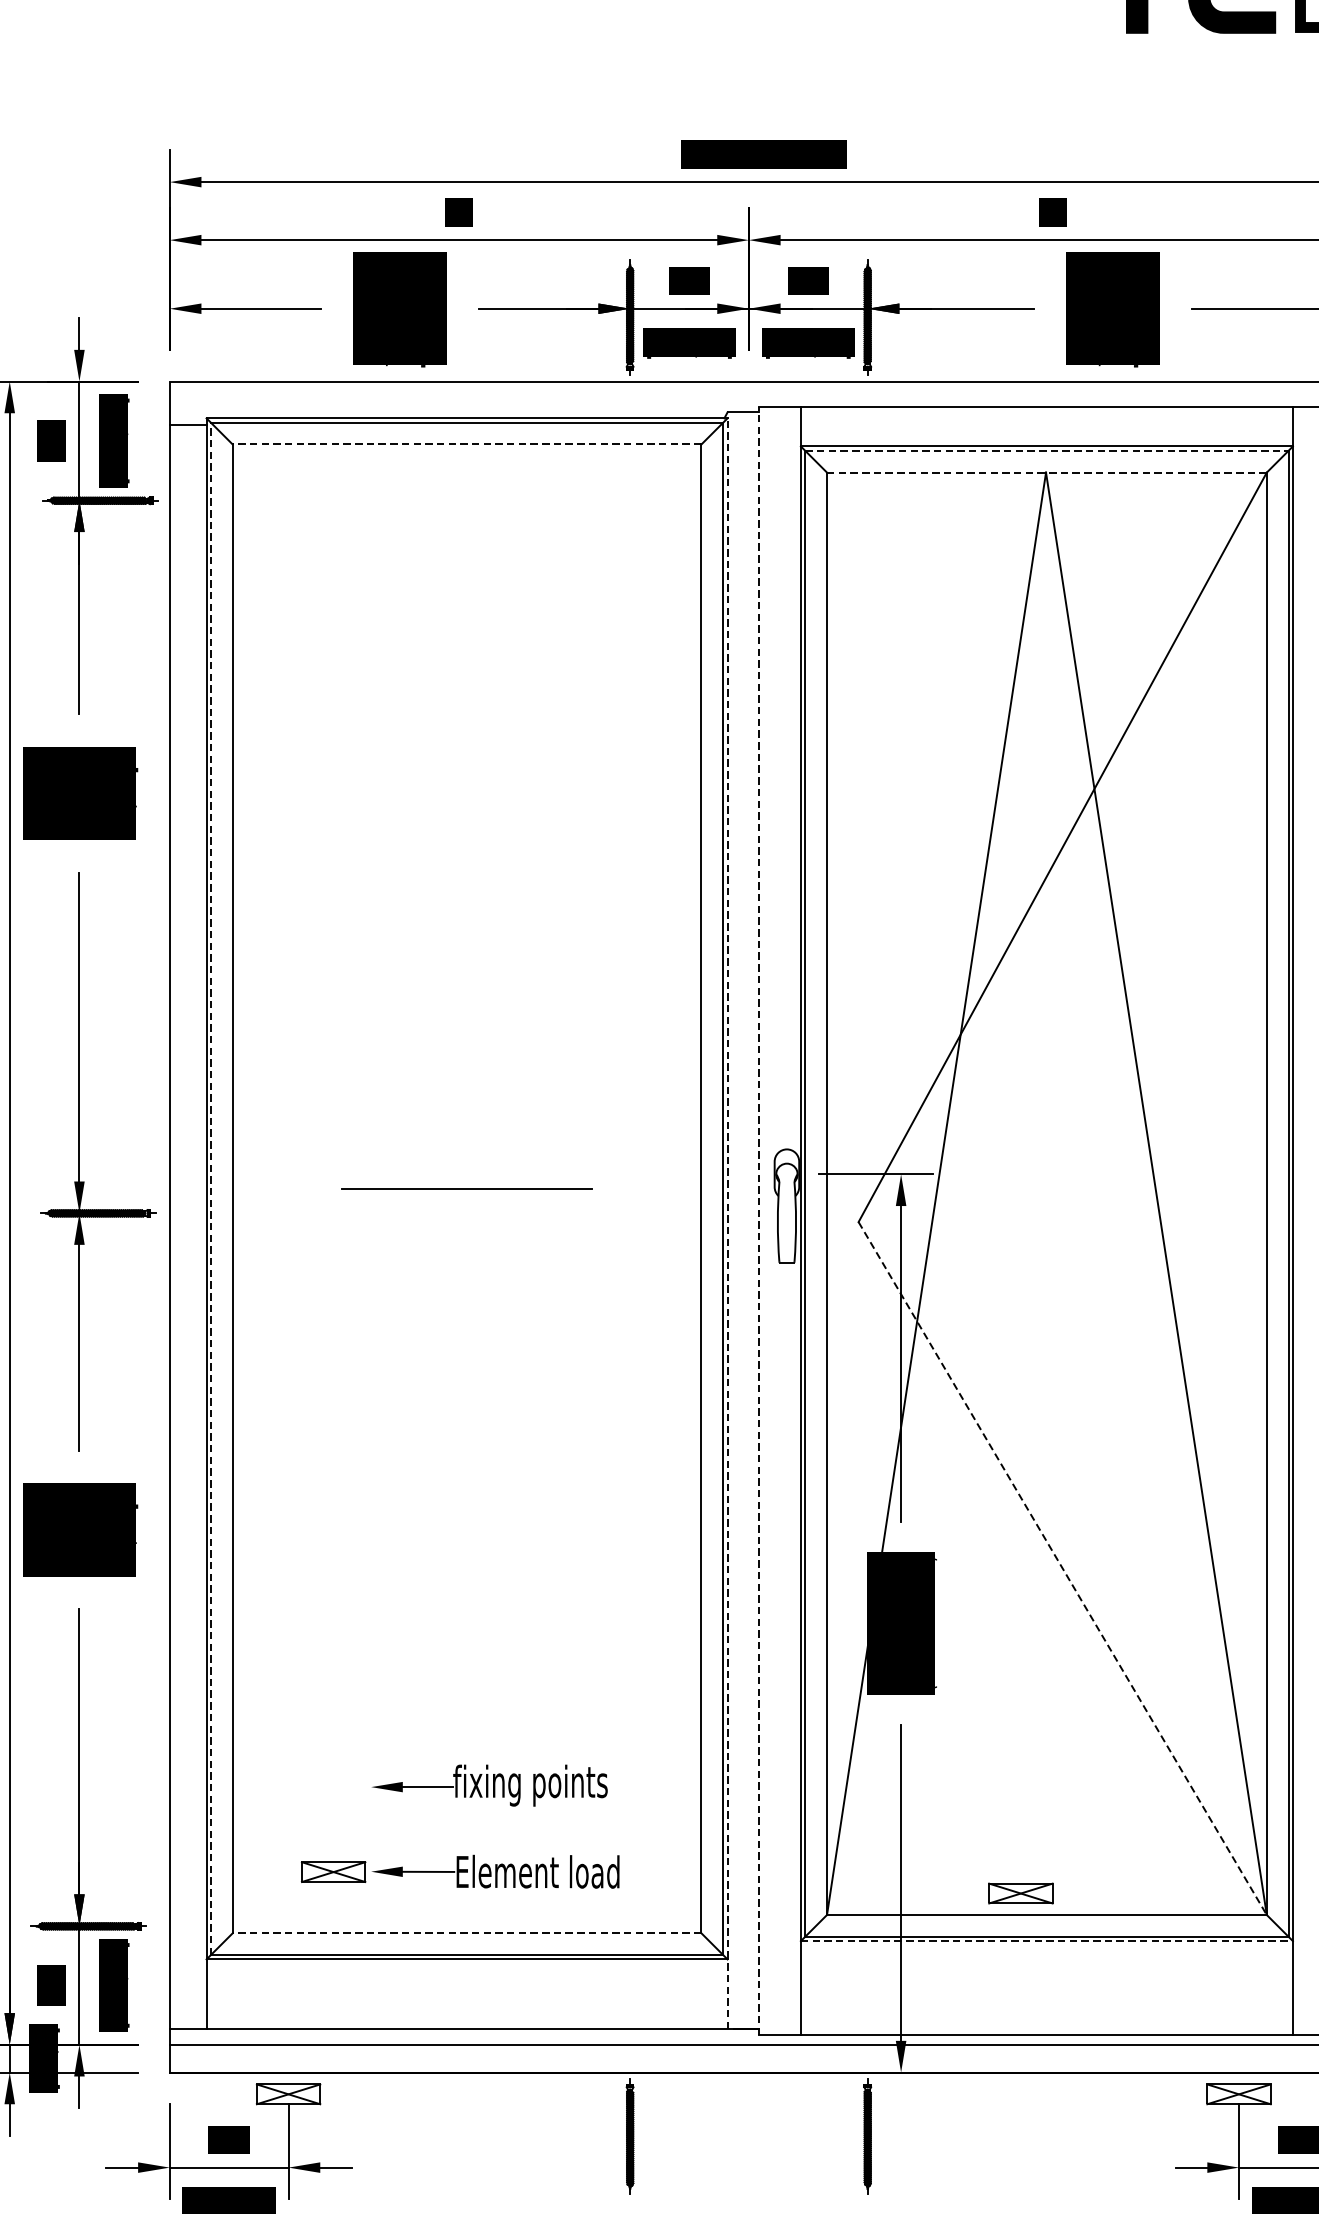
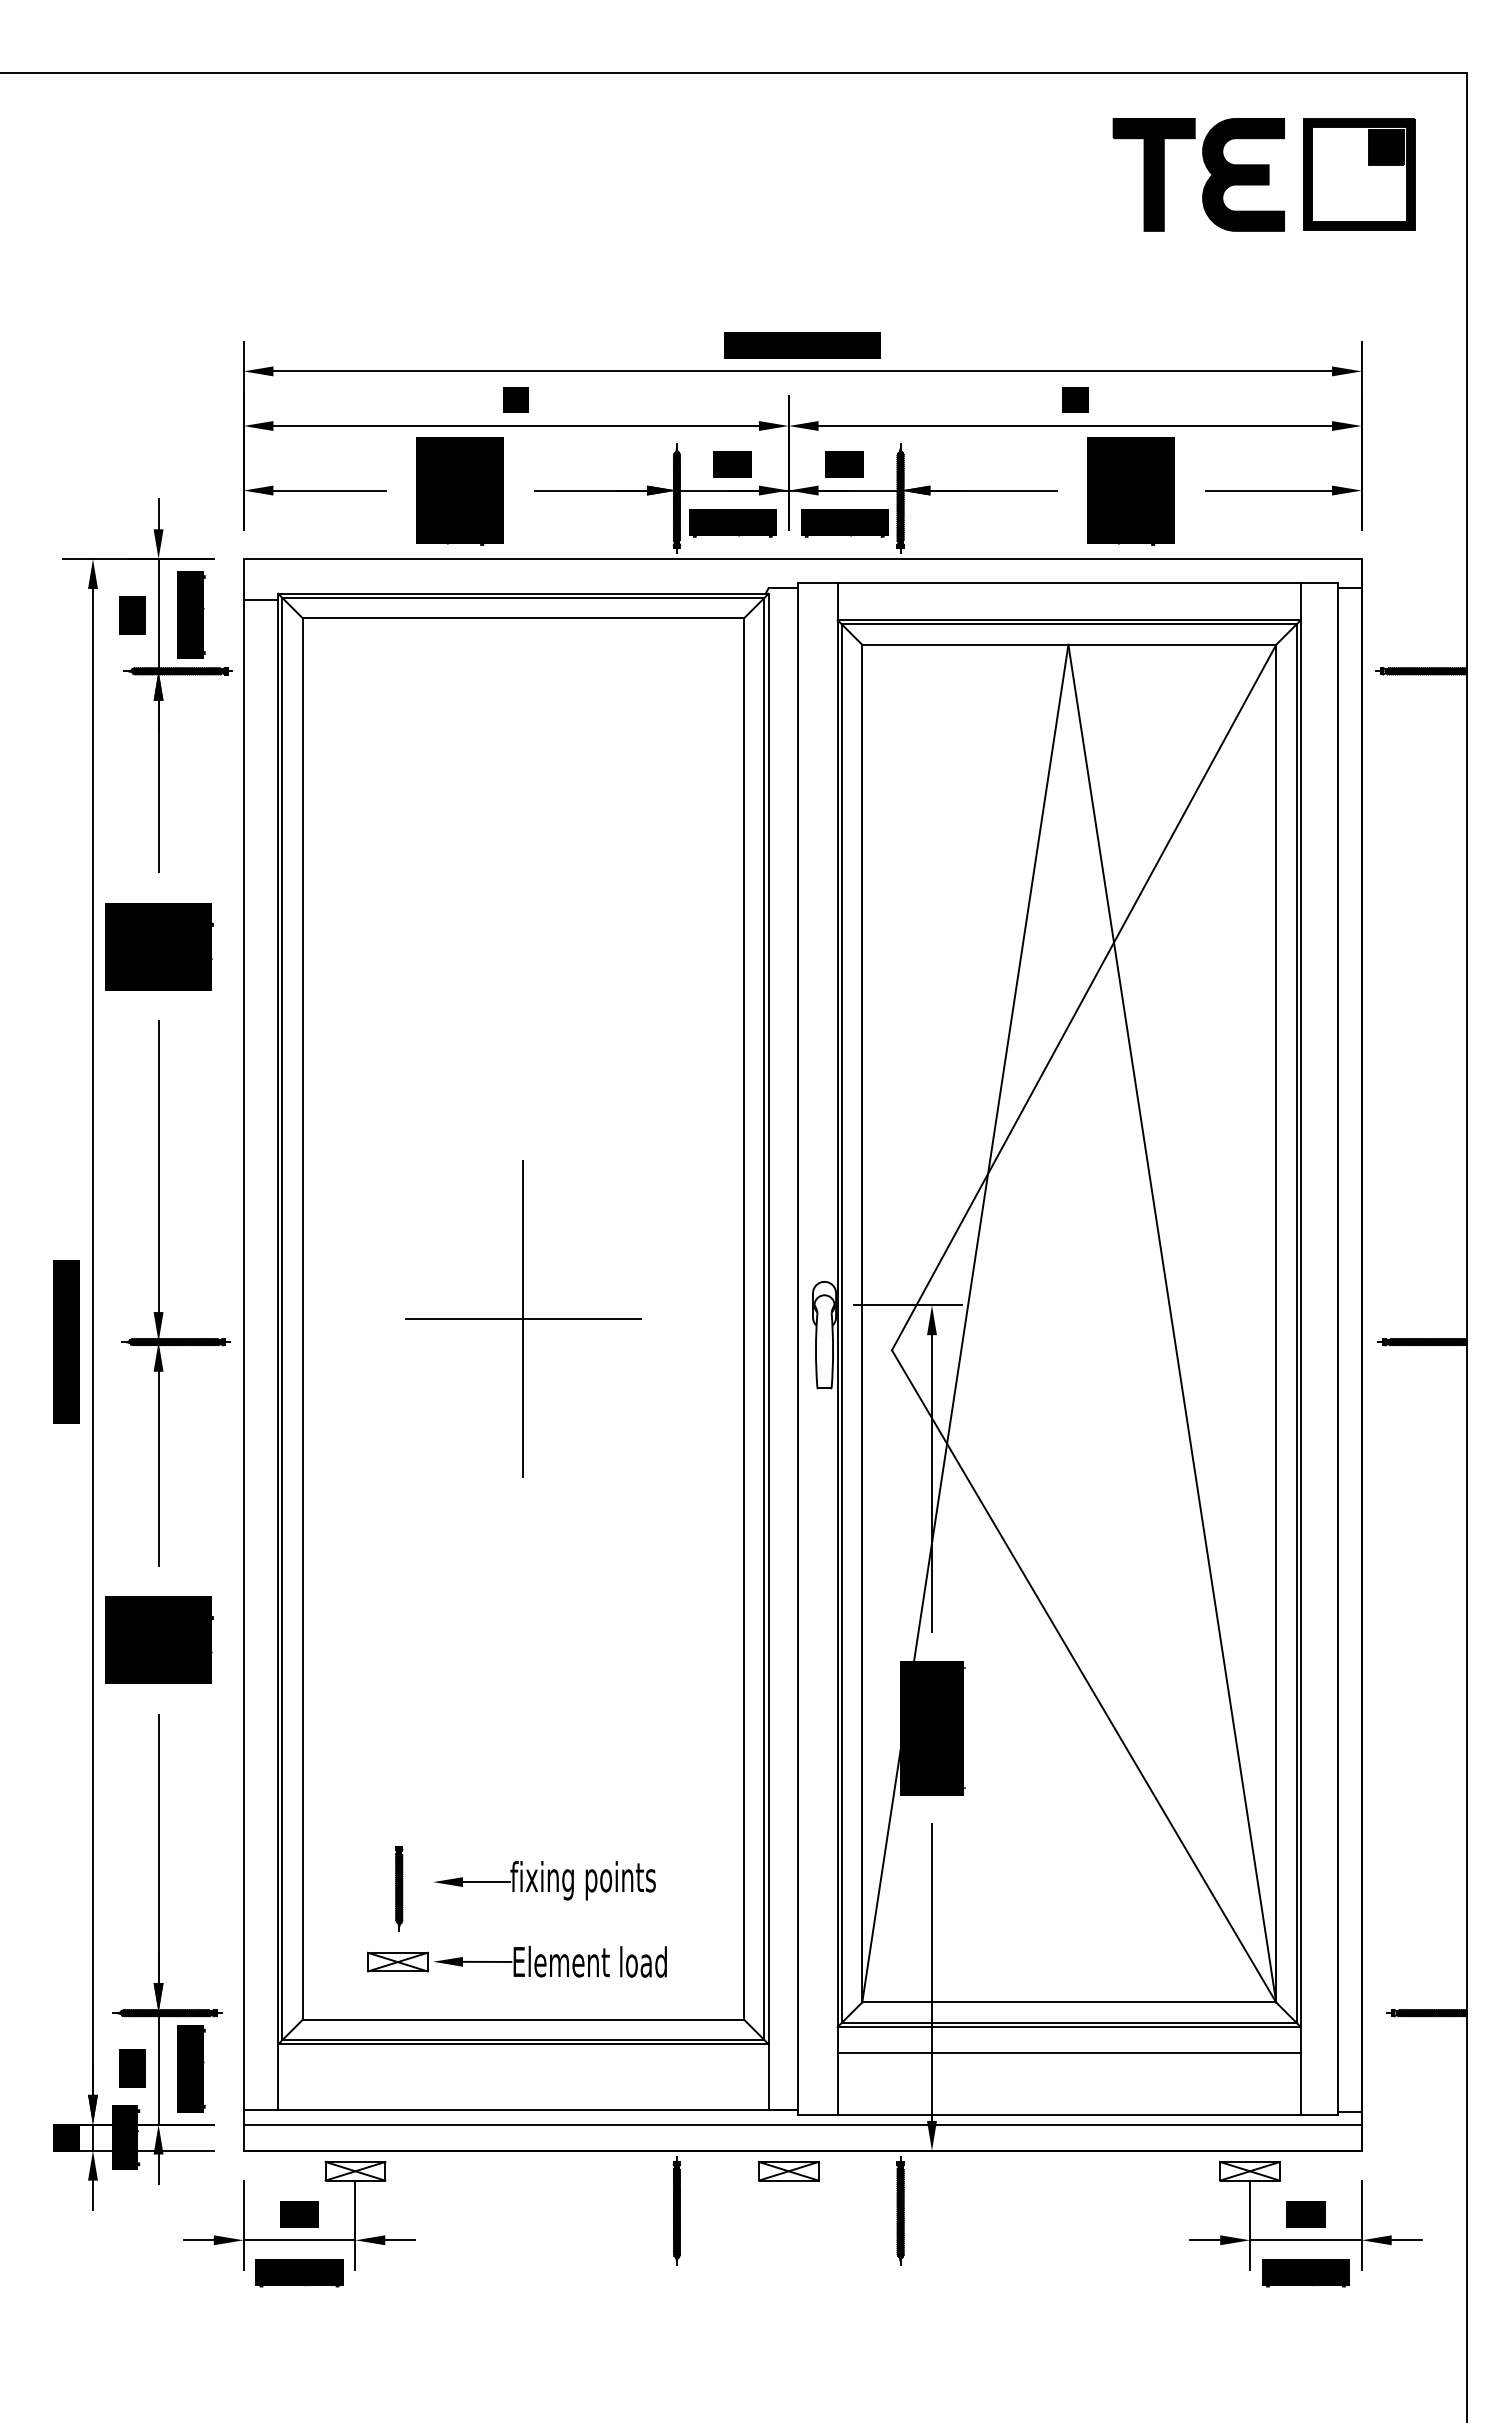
line: (467, 444) -> (523, 618), dashed -> solid
line: (1047, 451) -> (1069, 624), dashed -> solid
line: (1047, 472) -> (1069, 644), dashed -> solid
line: (211, 1188) -> (282, 1318), dashed -> solid
line: (467, 1188) -> (523, 1318), added
line: (759, 1220) -> (798, 1348), dashed -> solid
line: (727, 1223) -> (768, 1351), dashed -> solid
line: (1063, 1568) -> (1084, 1676), dashed -> solid
part: (335, 1793) -> (399, 1888), added
part: (1020, 1893) -> (788, 2171), moved
line: (467, 1933) -> (523, 2019), dashed -> solid
line: (1047, 1941) -> (1069, 2027), dashed -> solid
line: (1046, 1969) -> (1068, 2053), added

